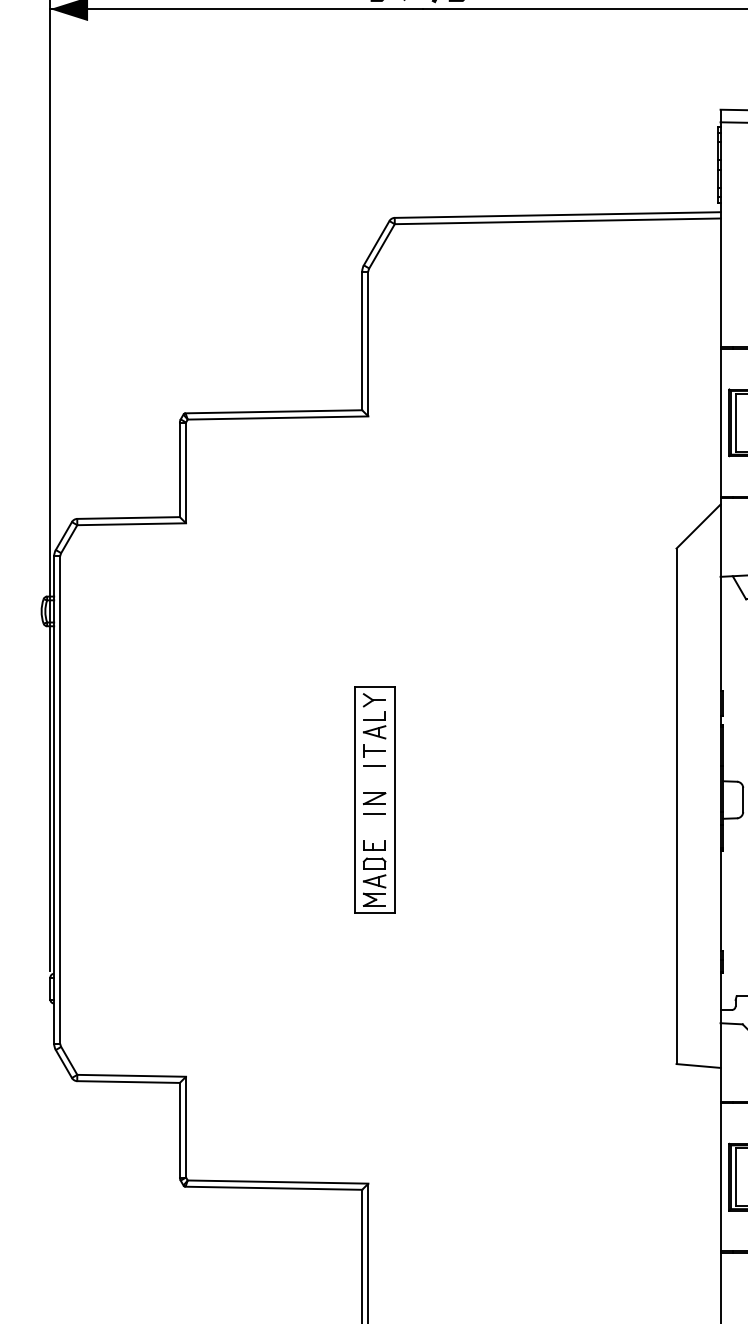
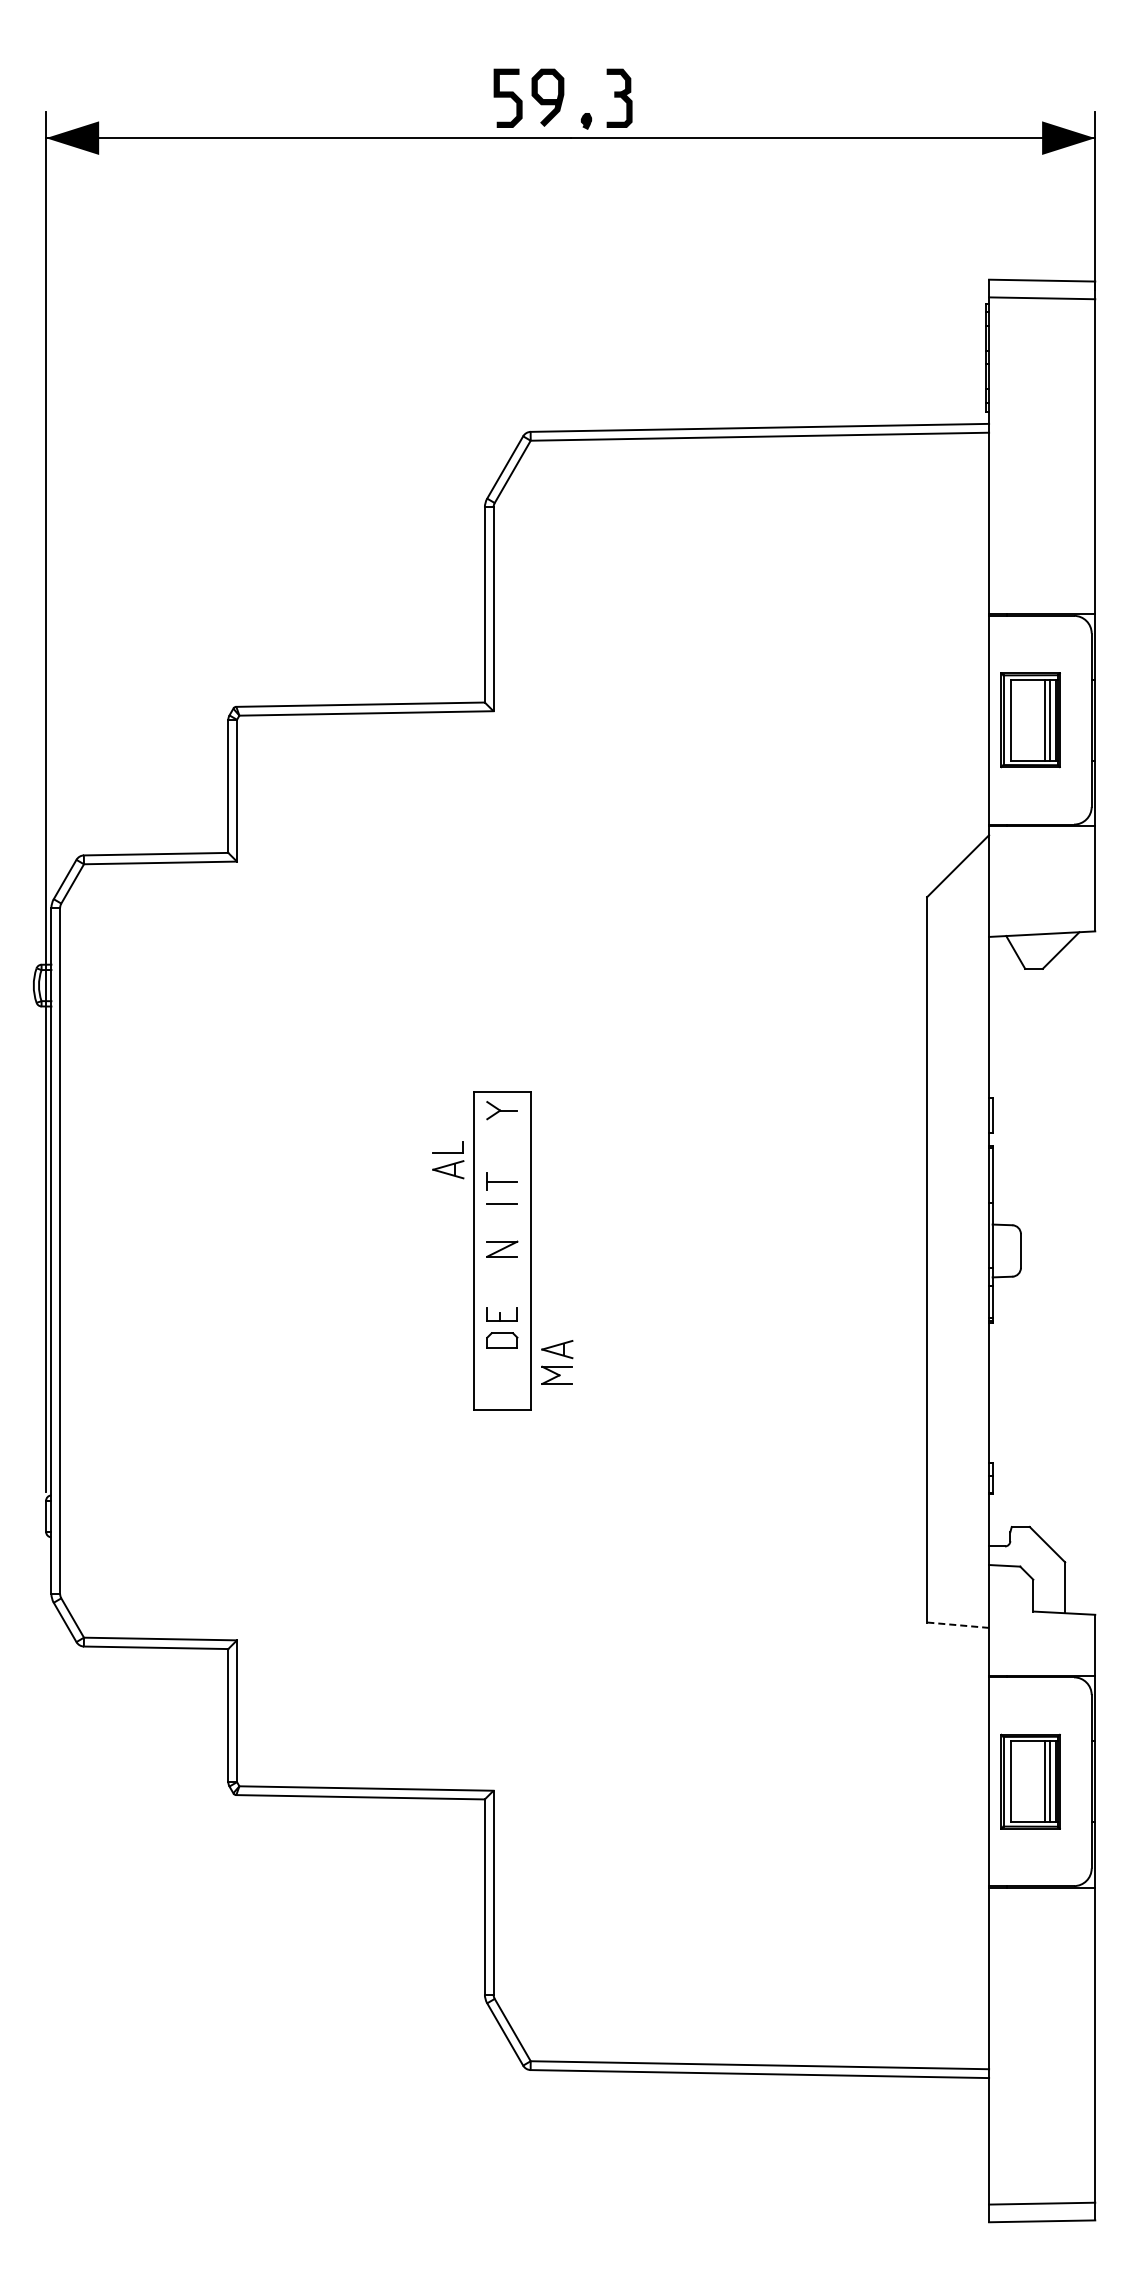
part: (374, 725) -> (448, 1160), moved
line: (374, 813) -> (502, 1270), removed
part: (374, 890) -> (557, 1362), moved
line: (698, 1066) -> (957, 1625), solid -> dashed

